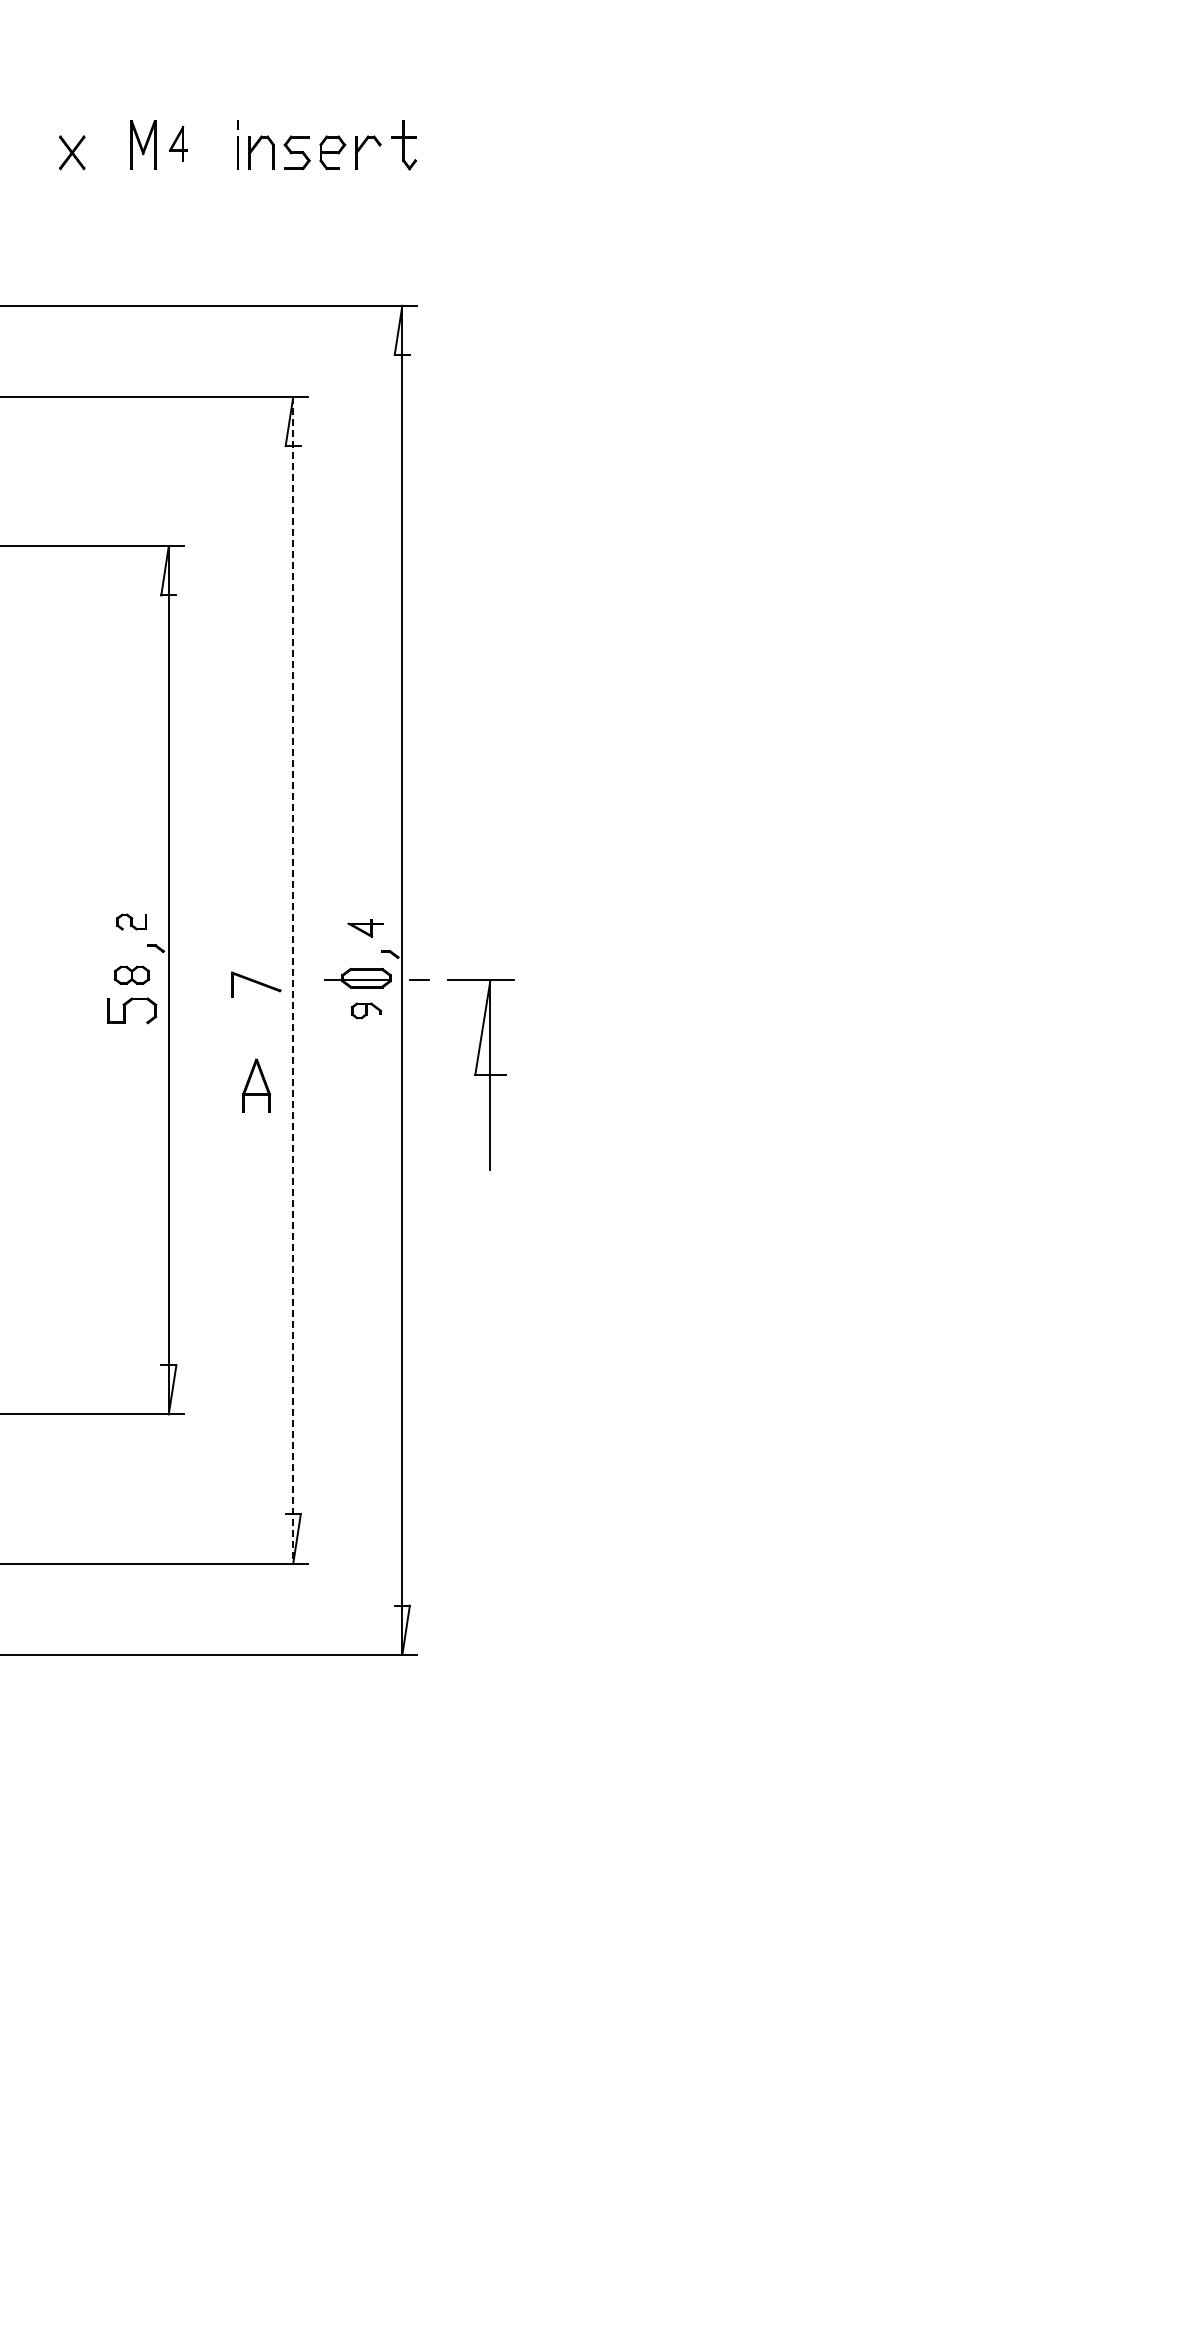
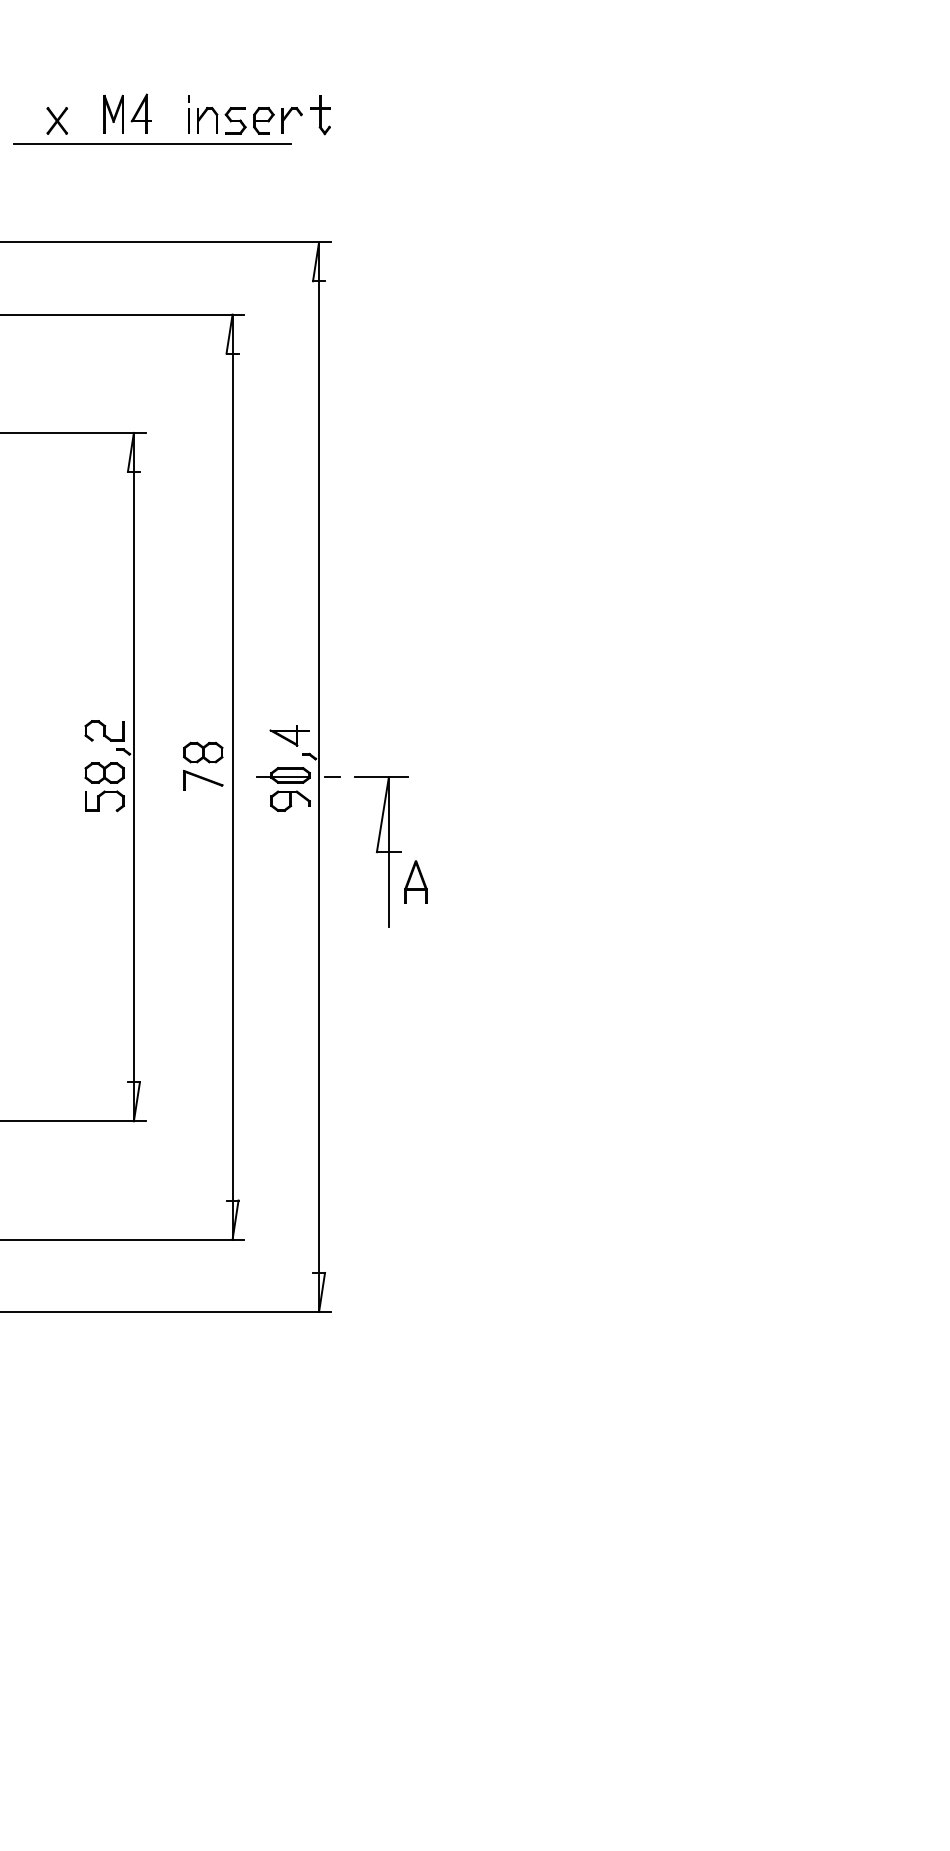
part: (178, 143) -> (141, 113), size x1.43
line: (191, 181) -> (151, 143), added
part: (131, 921) -> (104, 730), size x1.67
part: (365, 928) -> (289, 735), size x1.43
part: (256, 949) -> (203, 752), added
part: (131, 975) -> (104, 773), size x1.43
line: (293, 980) -> (232, 777), dashed -> solid
part: (366, 1010) -> (290, 801), size x1.67
part: (256, 1085) -> (415, 881), moved

